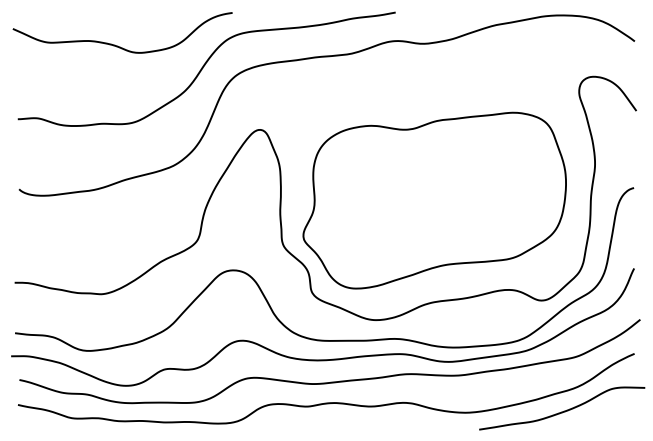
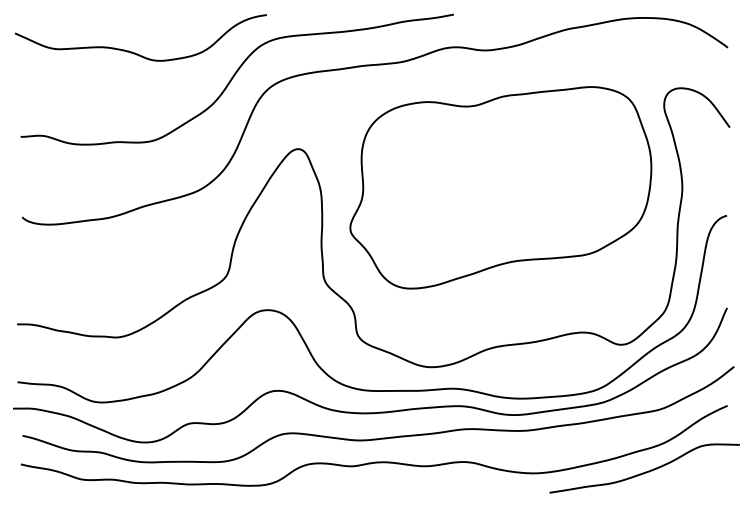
part: (434, 200) -> (500, 187), moved

